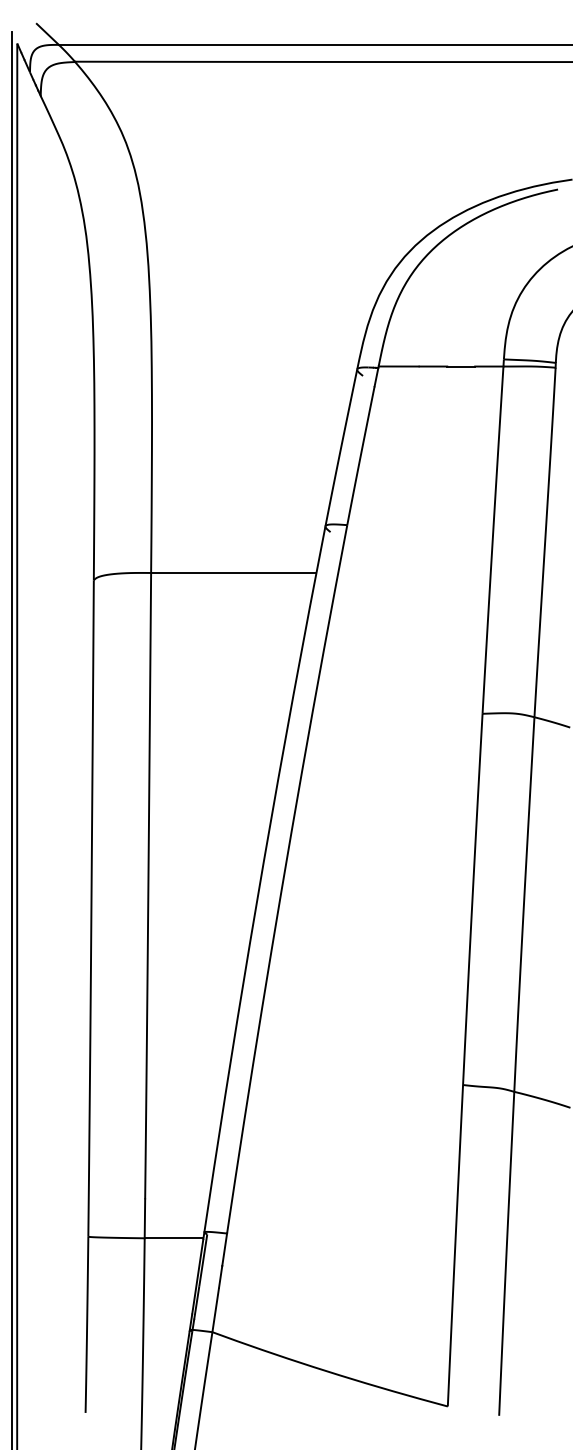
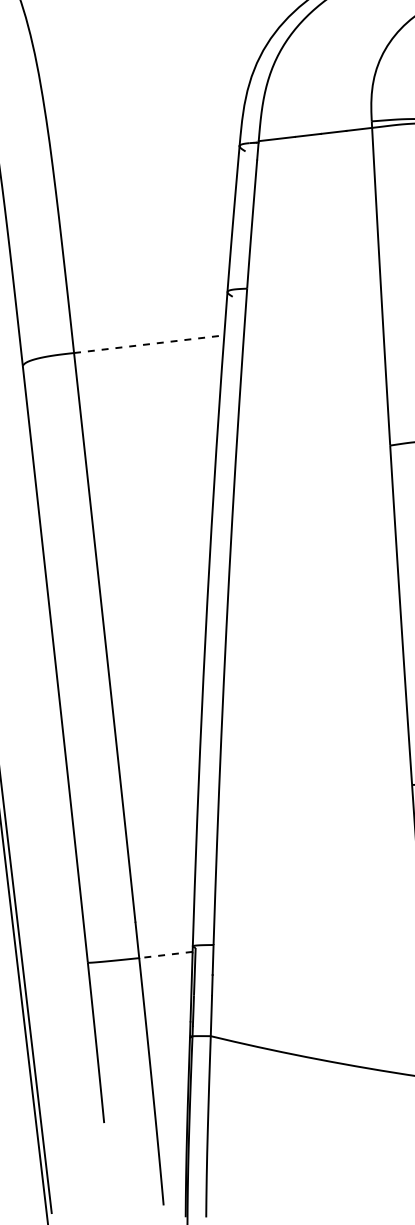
line: (233, 572) -> (148, 343), solid -> dashed
line: (173, 1238) -> (165, 955), solid -> dashed

